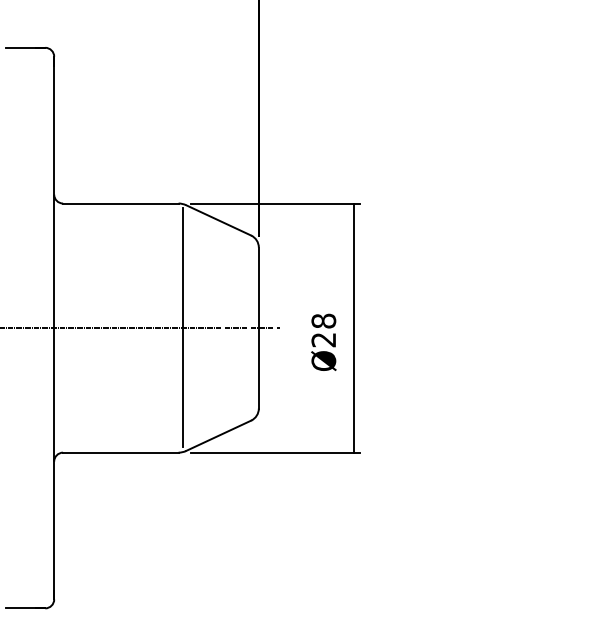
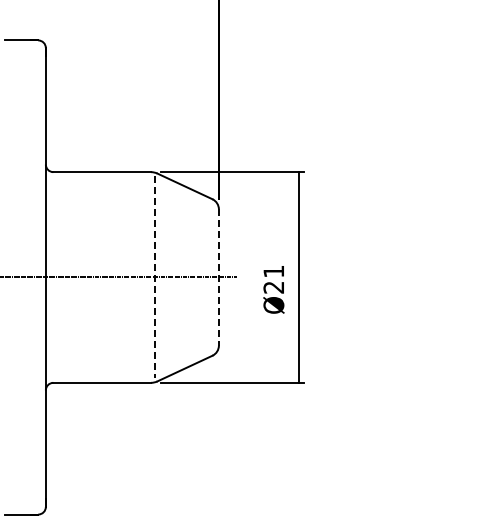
text: (323, 321) -> (273, 271), Ø28 -> Ø21
line: (183, 328) -> (155, 277), solid -> dashed
line: (258, 328) -> (218, 277), solid -> dashed

